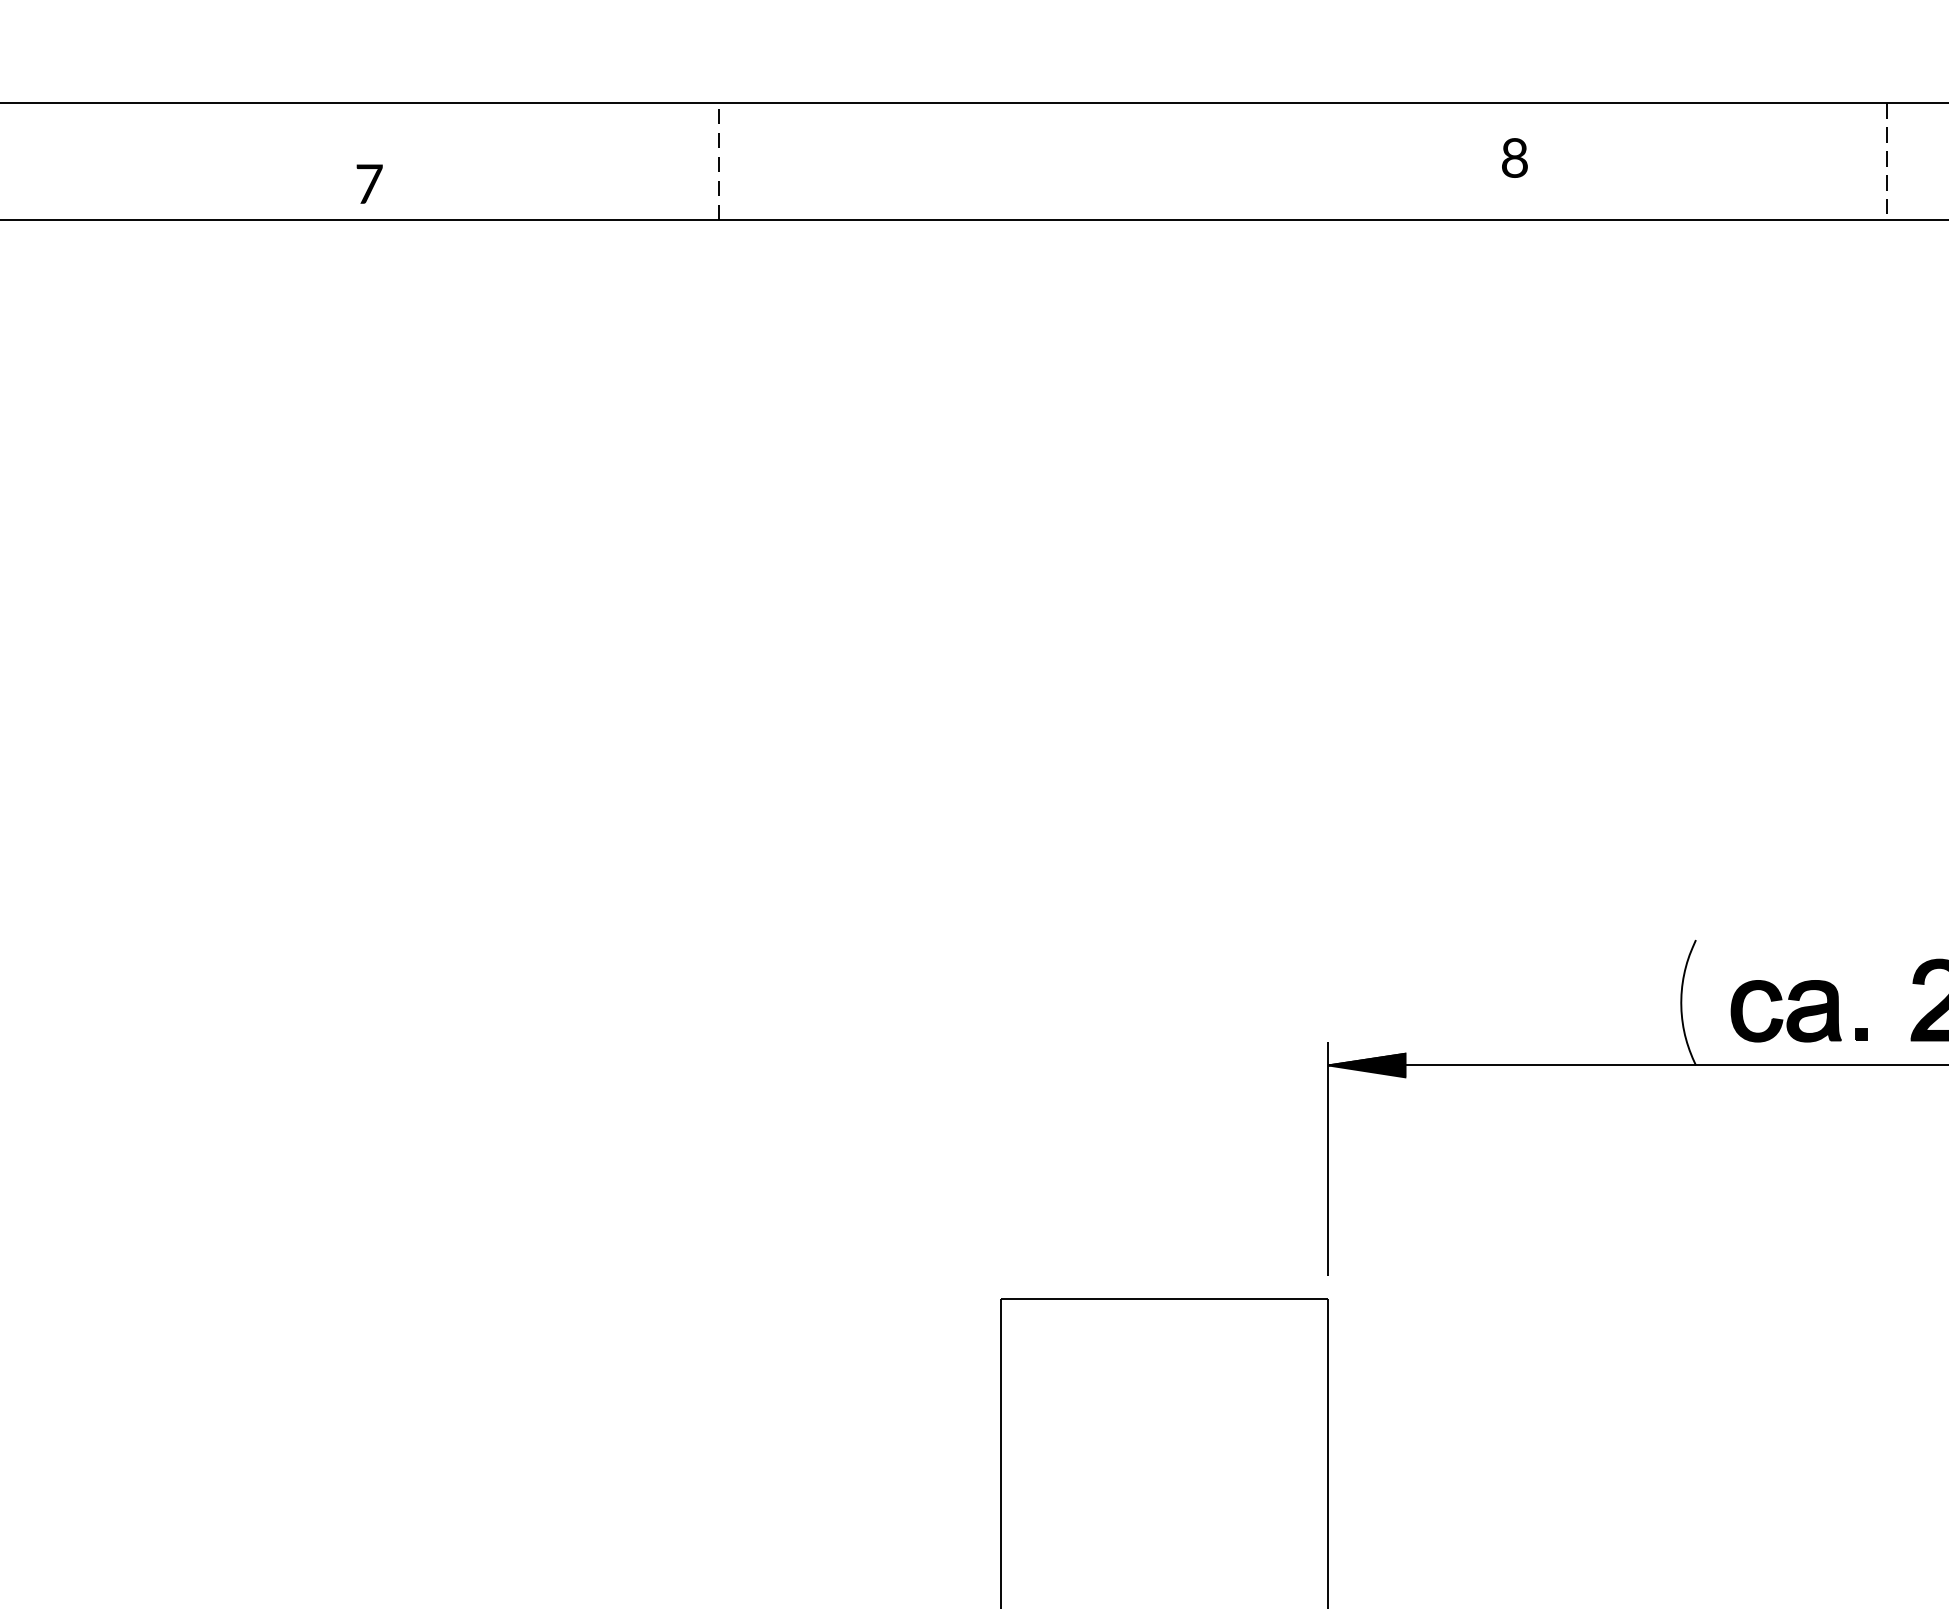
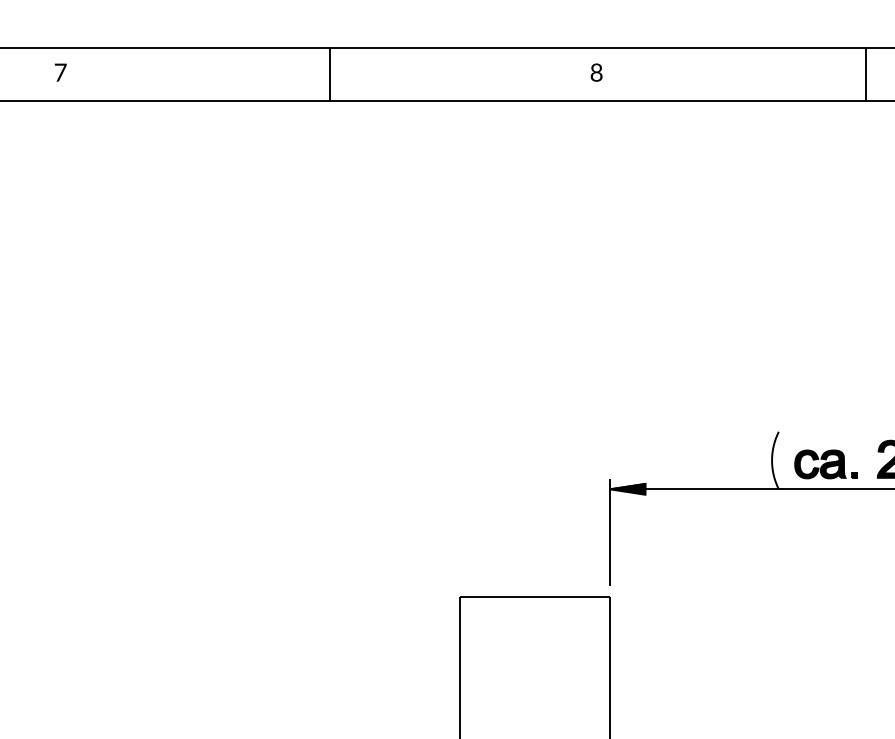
text: (1514, 157) -> (596, 72), moved
line: (719, 162) -> (330, 74), dashed -> solid
line: (1886, 162) -> (866, 74), dashed -> solid
text: (369, 183) -> (60, 72), moved

